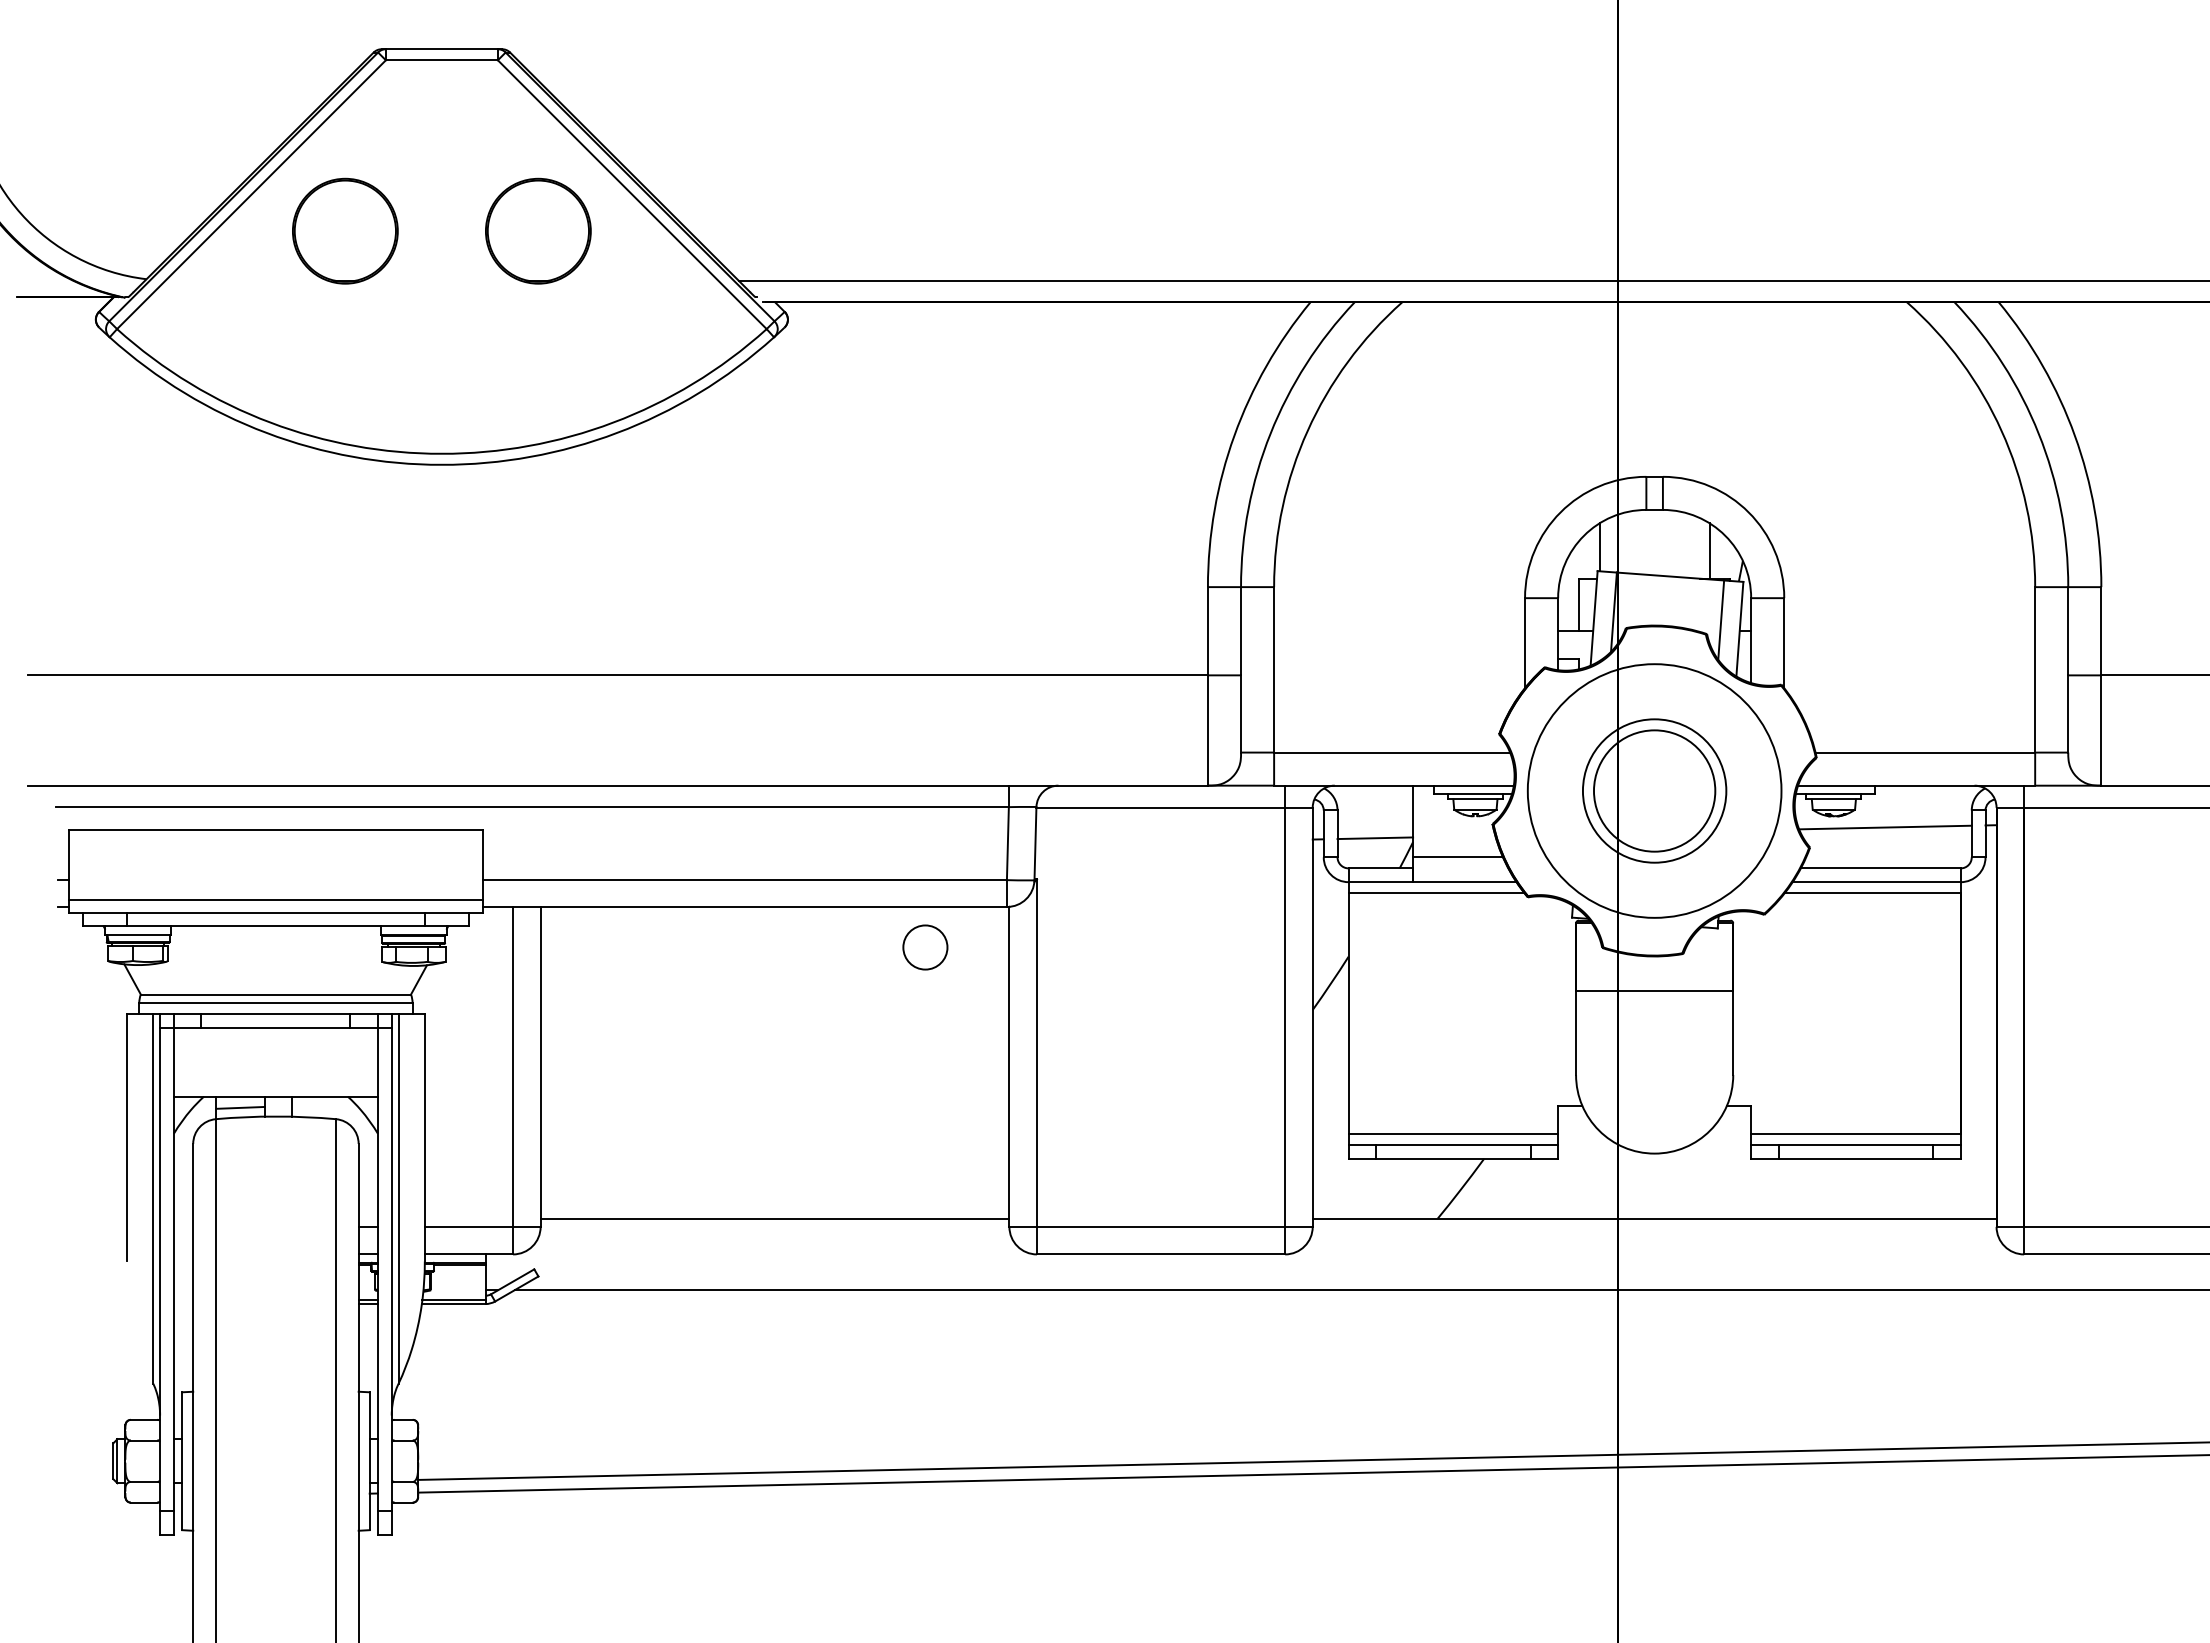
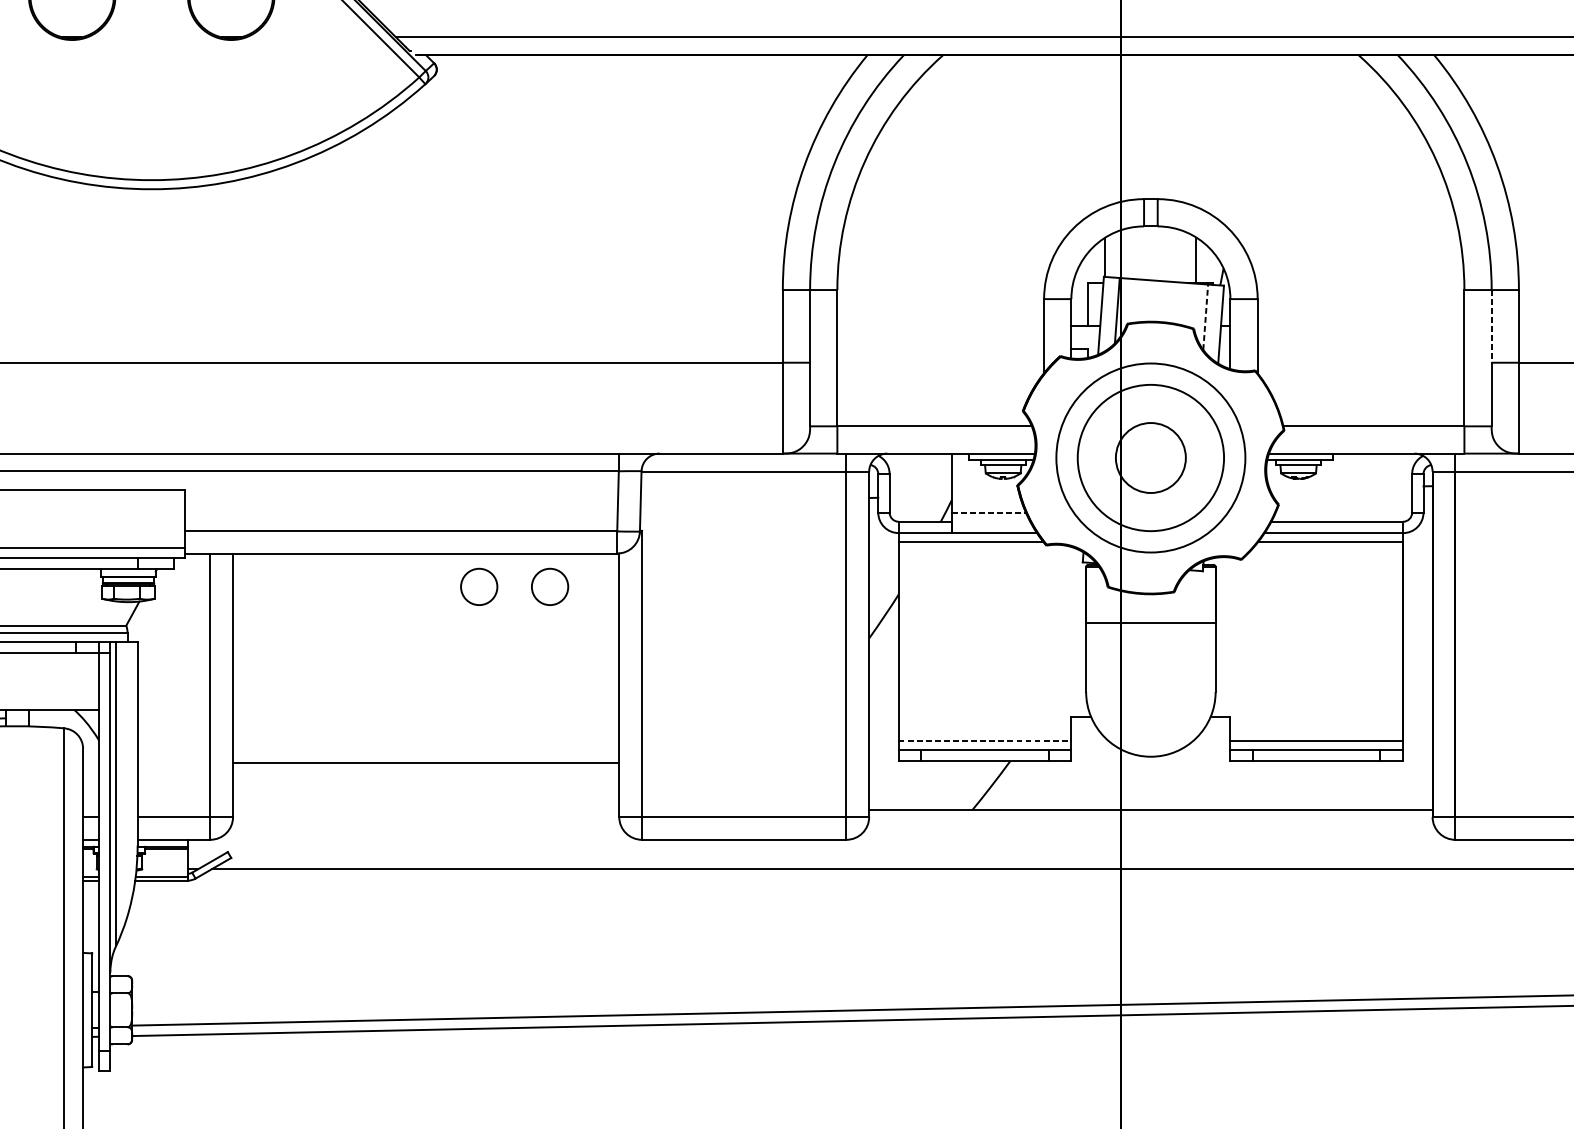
line: (1721, 620) -> (1205, 317), solid -> dashed
line: (2068, 631) -> (1491, 326), solid -> dashed
circle: (1654, 790) -> (1150, 457), size x0.7
circle: (1654, 790) -> (1150, 457), size x0.7
circle: (1654, 790) -> (1150, 457), size x1.6
line: (1885, 827) -> (1341, 488), removed
line: (1375, 838) -> (920, 497), removed
line: (1458, 857) -> (989, 512), solid -> dashed
circle: (839, 947) -> (479, 586), added
line: (1453, 1134) -> (985, 741), solid -> dashed
line: (774, 1218) -> (425, 763), moved

